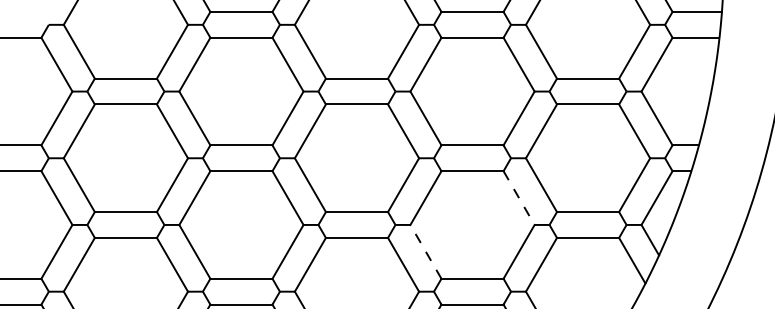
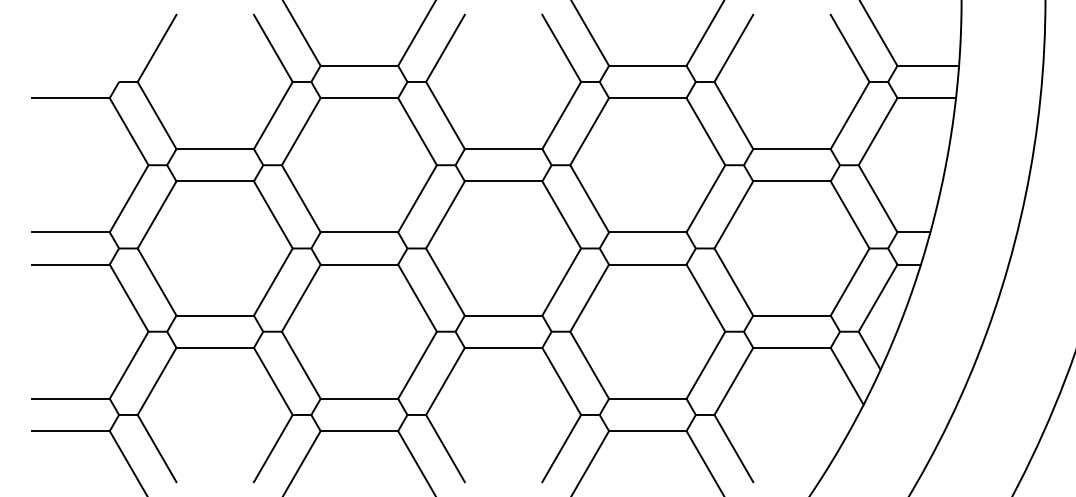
line: (518, 198) -> (705, 298), dashed -> solid
line: (425, 252) -> (589, 365), dashed -> solid

